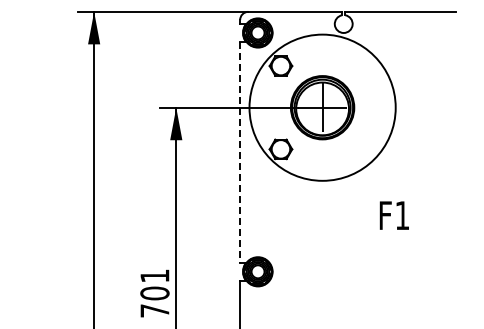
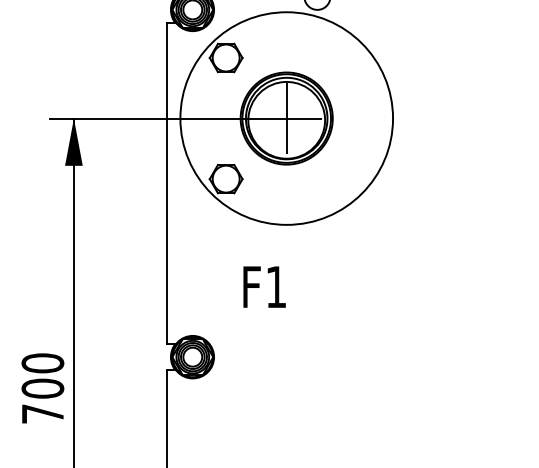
line: (240, 152) -> (167, 183), dashed -> solid
text: (393, 215) -> (263, 286), moved
text: (154, 275) -> (42, 362), 701 -> 700

